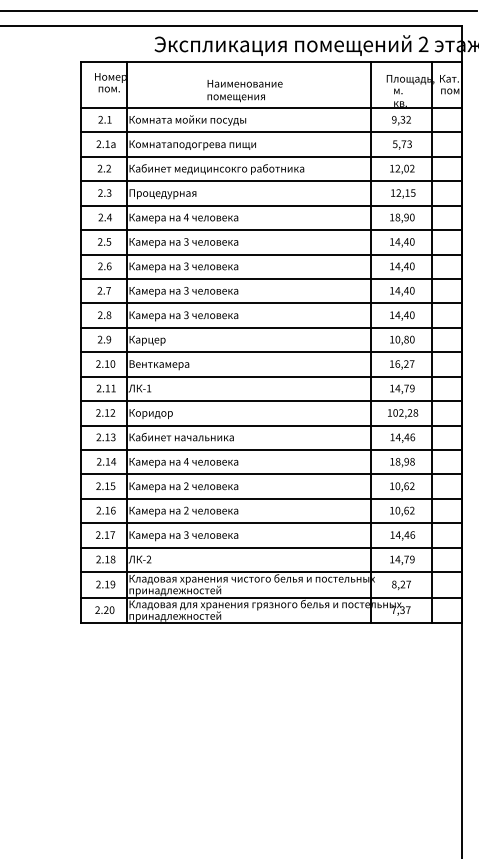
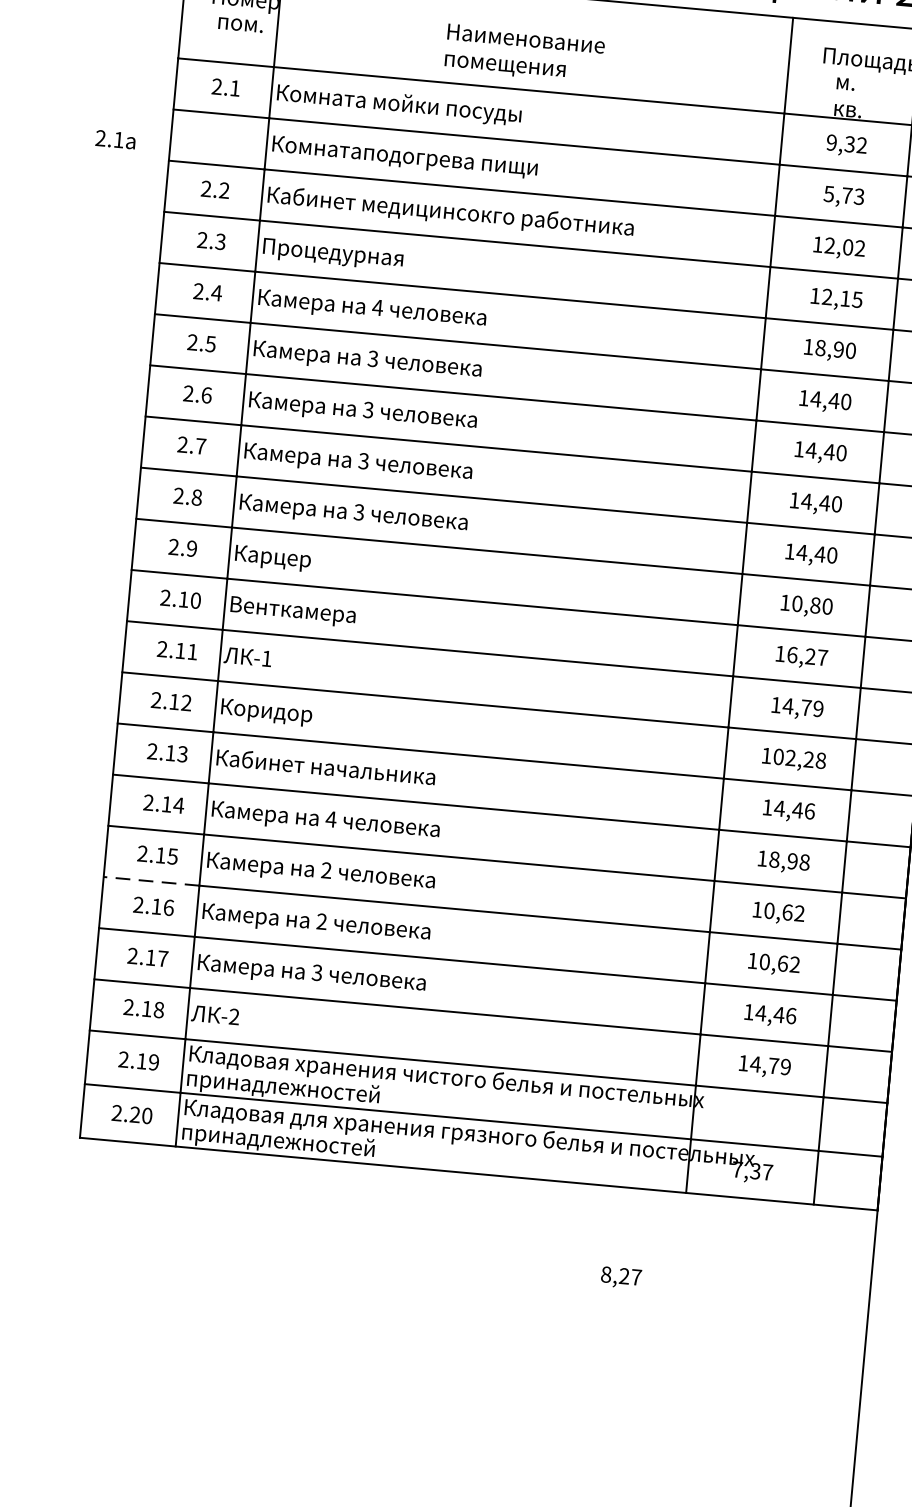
text: (105, 144) -> (114, 140), moved
line: (103, 498) -> (150, 880), solid -> dashed
text: (401, 584) -> (621, 1275), moved

